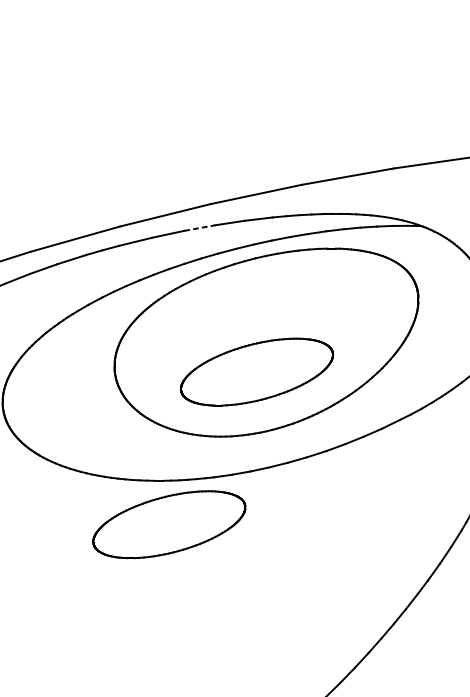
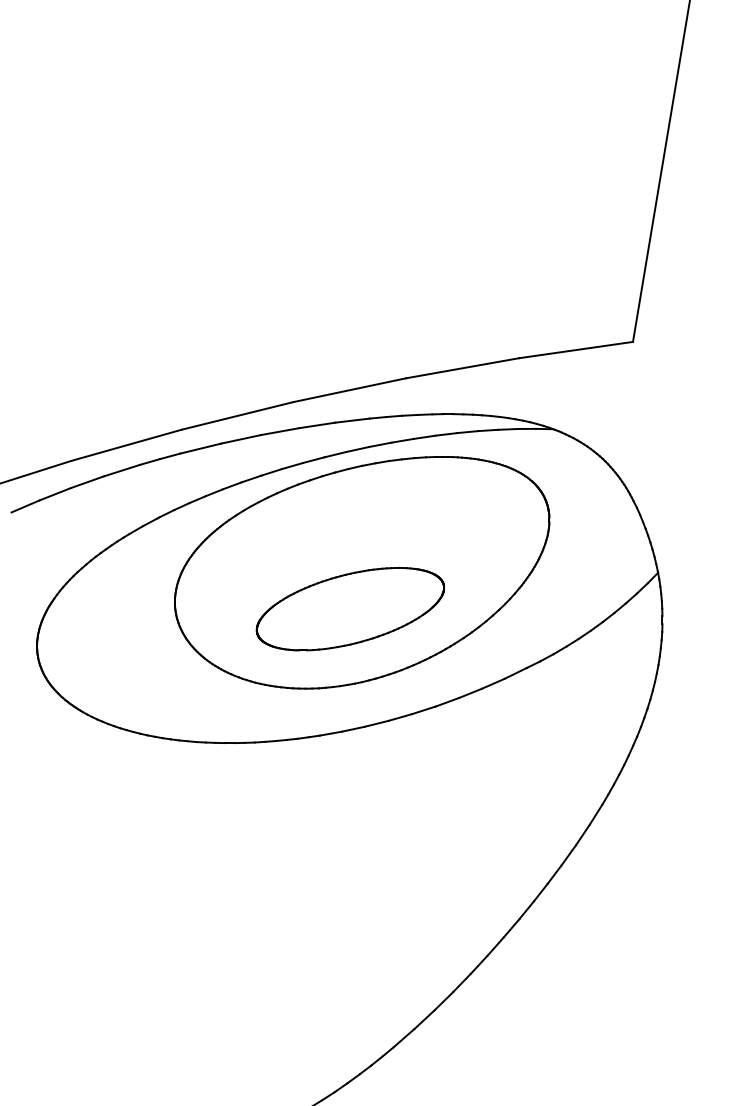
line: (200, 227) -> (280, 431), dashed -> solid
part: (169, 524) -> (242, 797), removed

